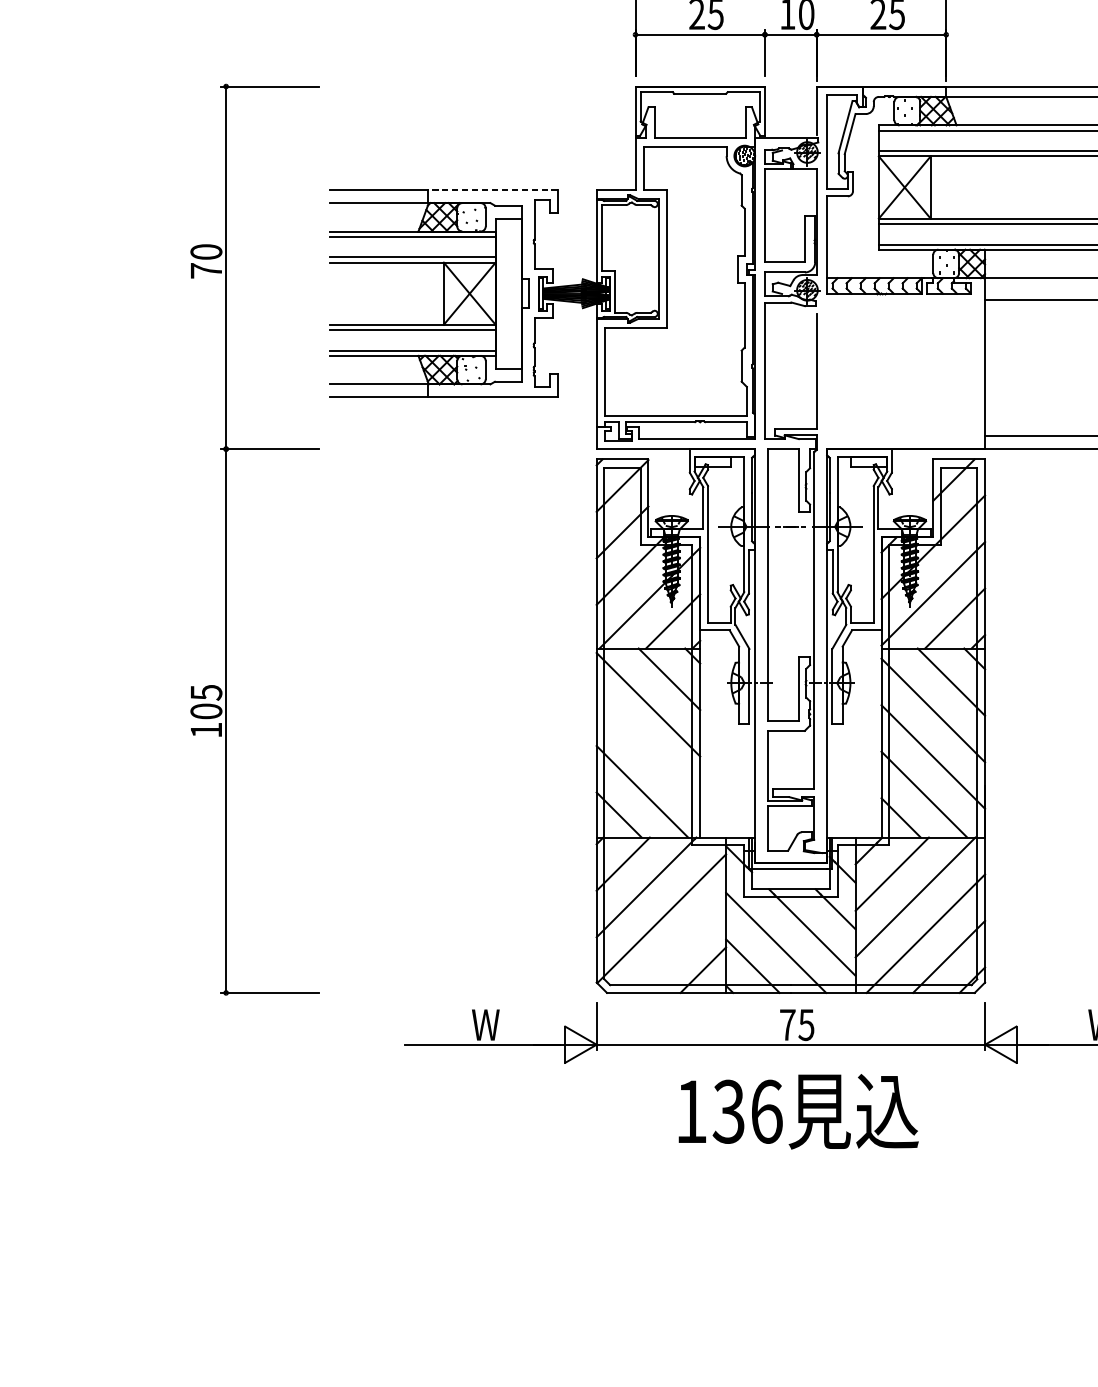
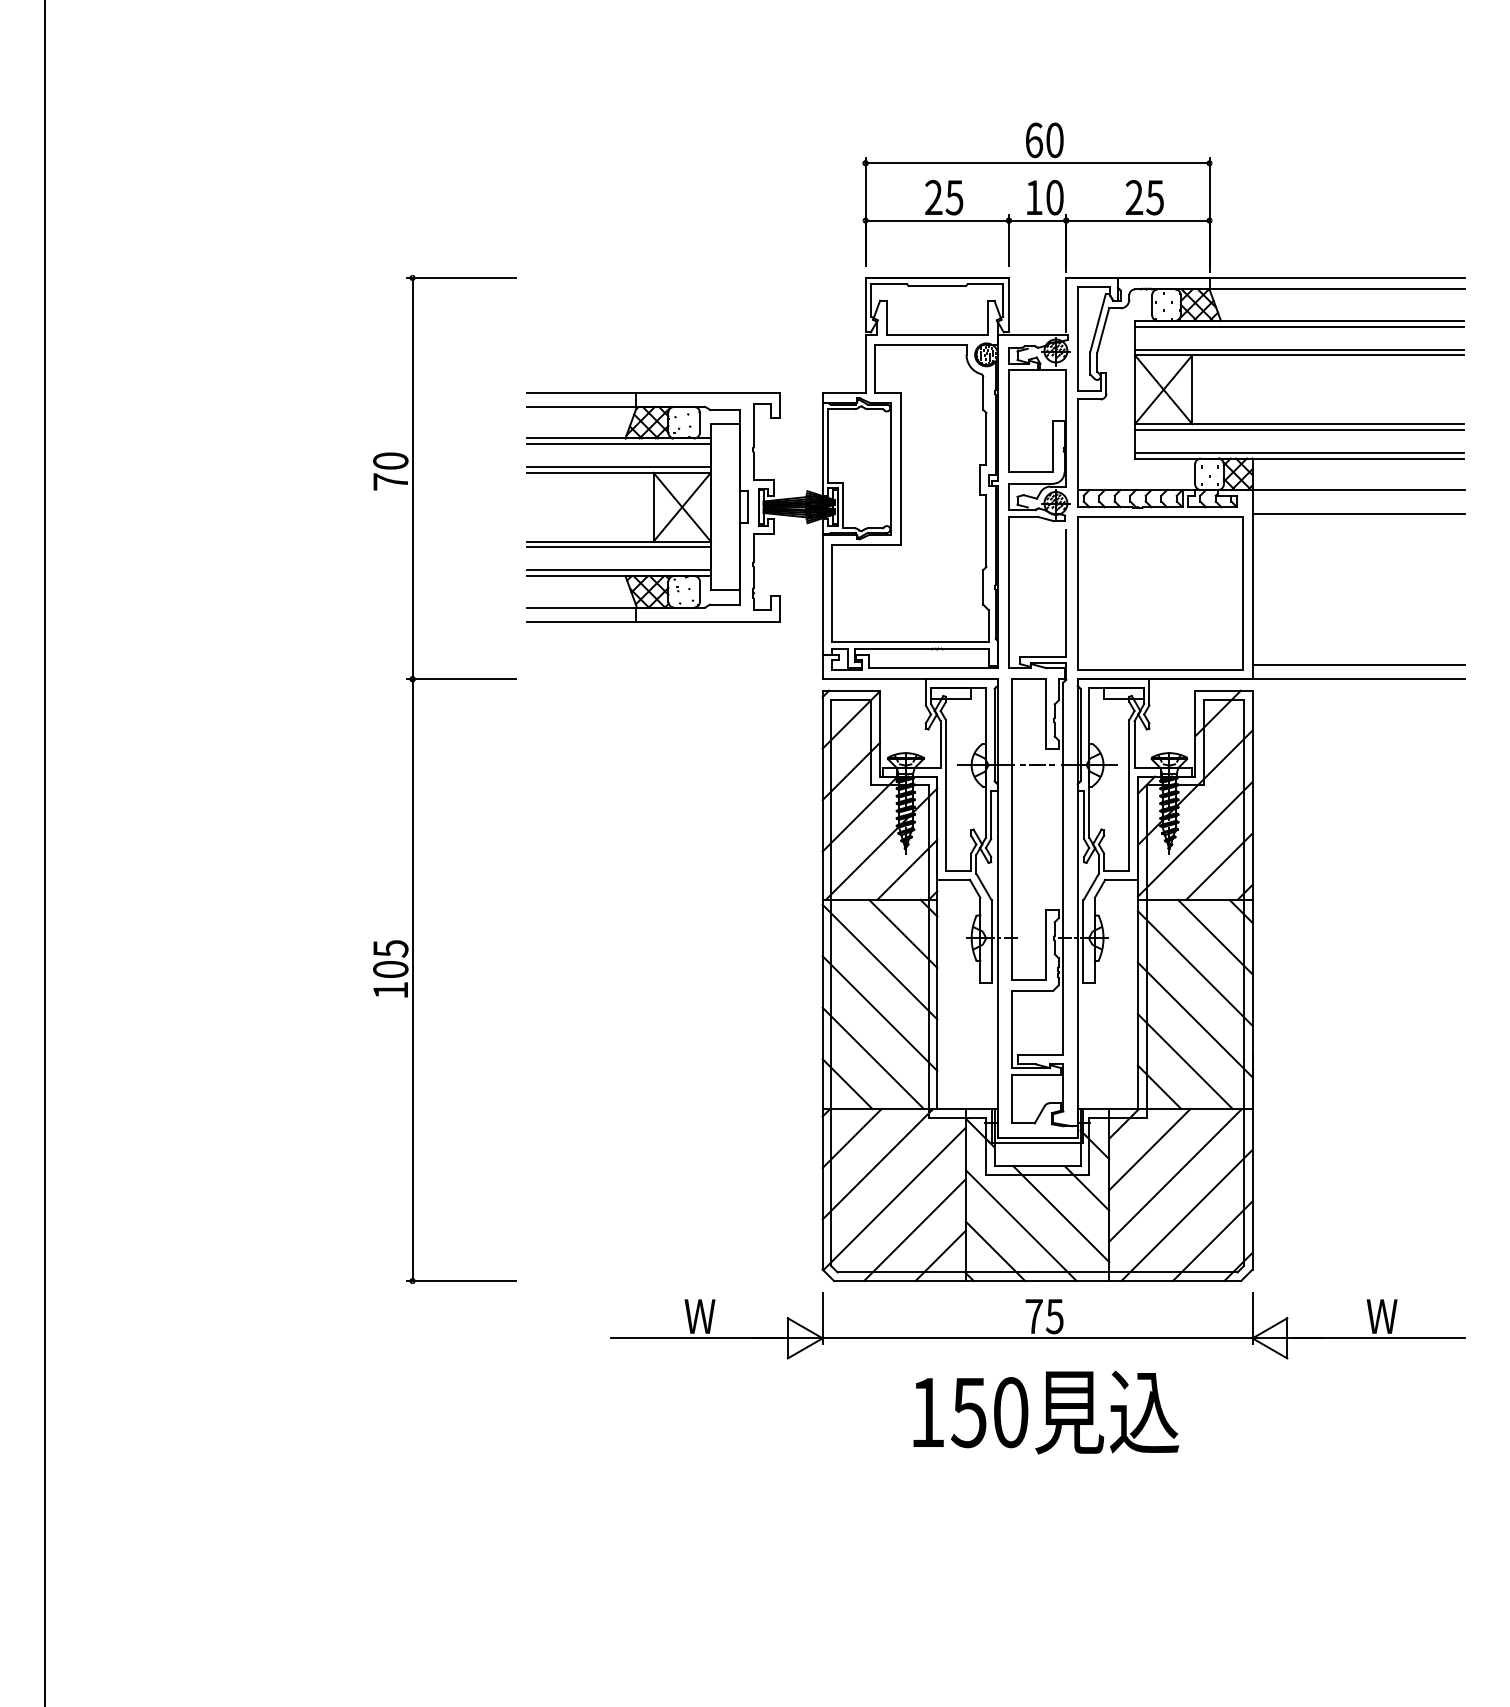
line: (493, 190) -> (708, 392), dashed -> solid
part: (901, 371) -> (1160, 593), added
line: (648, 751) -> (879, 1013), added
line: (679, 947) -> (914, 1230), added
text: (747, 1111) -> (989, 1412), 136 -> 150

